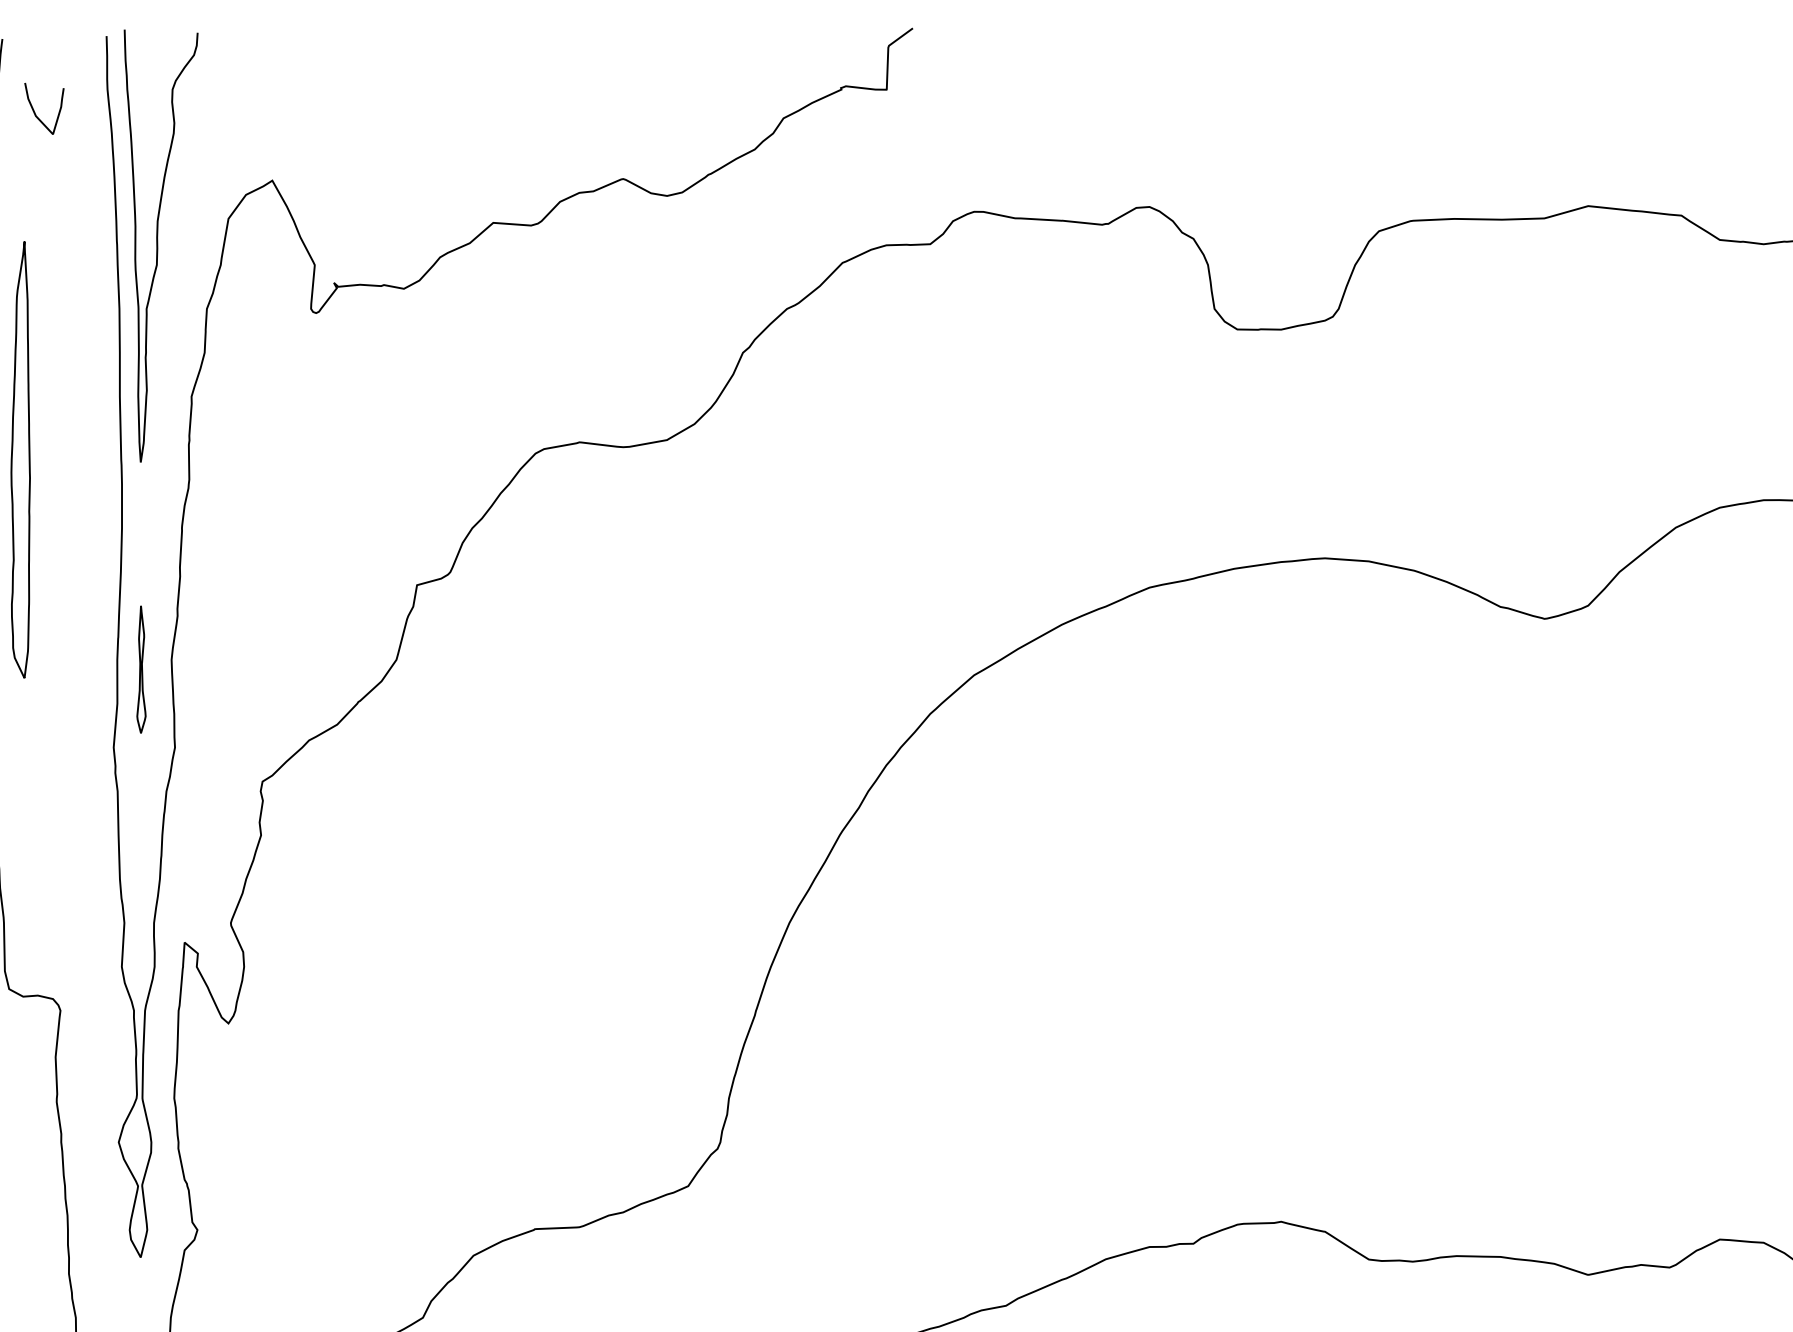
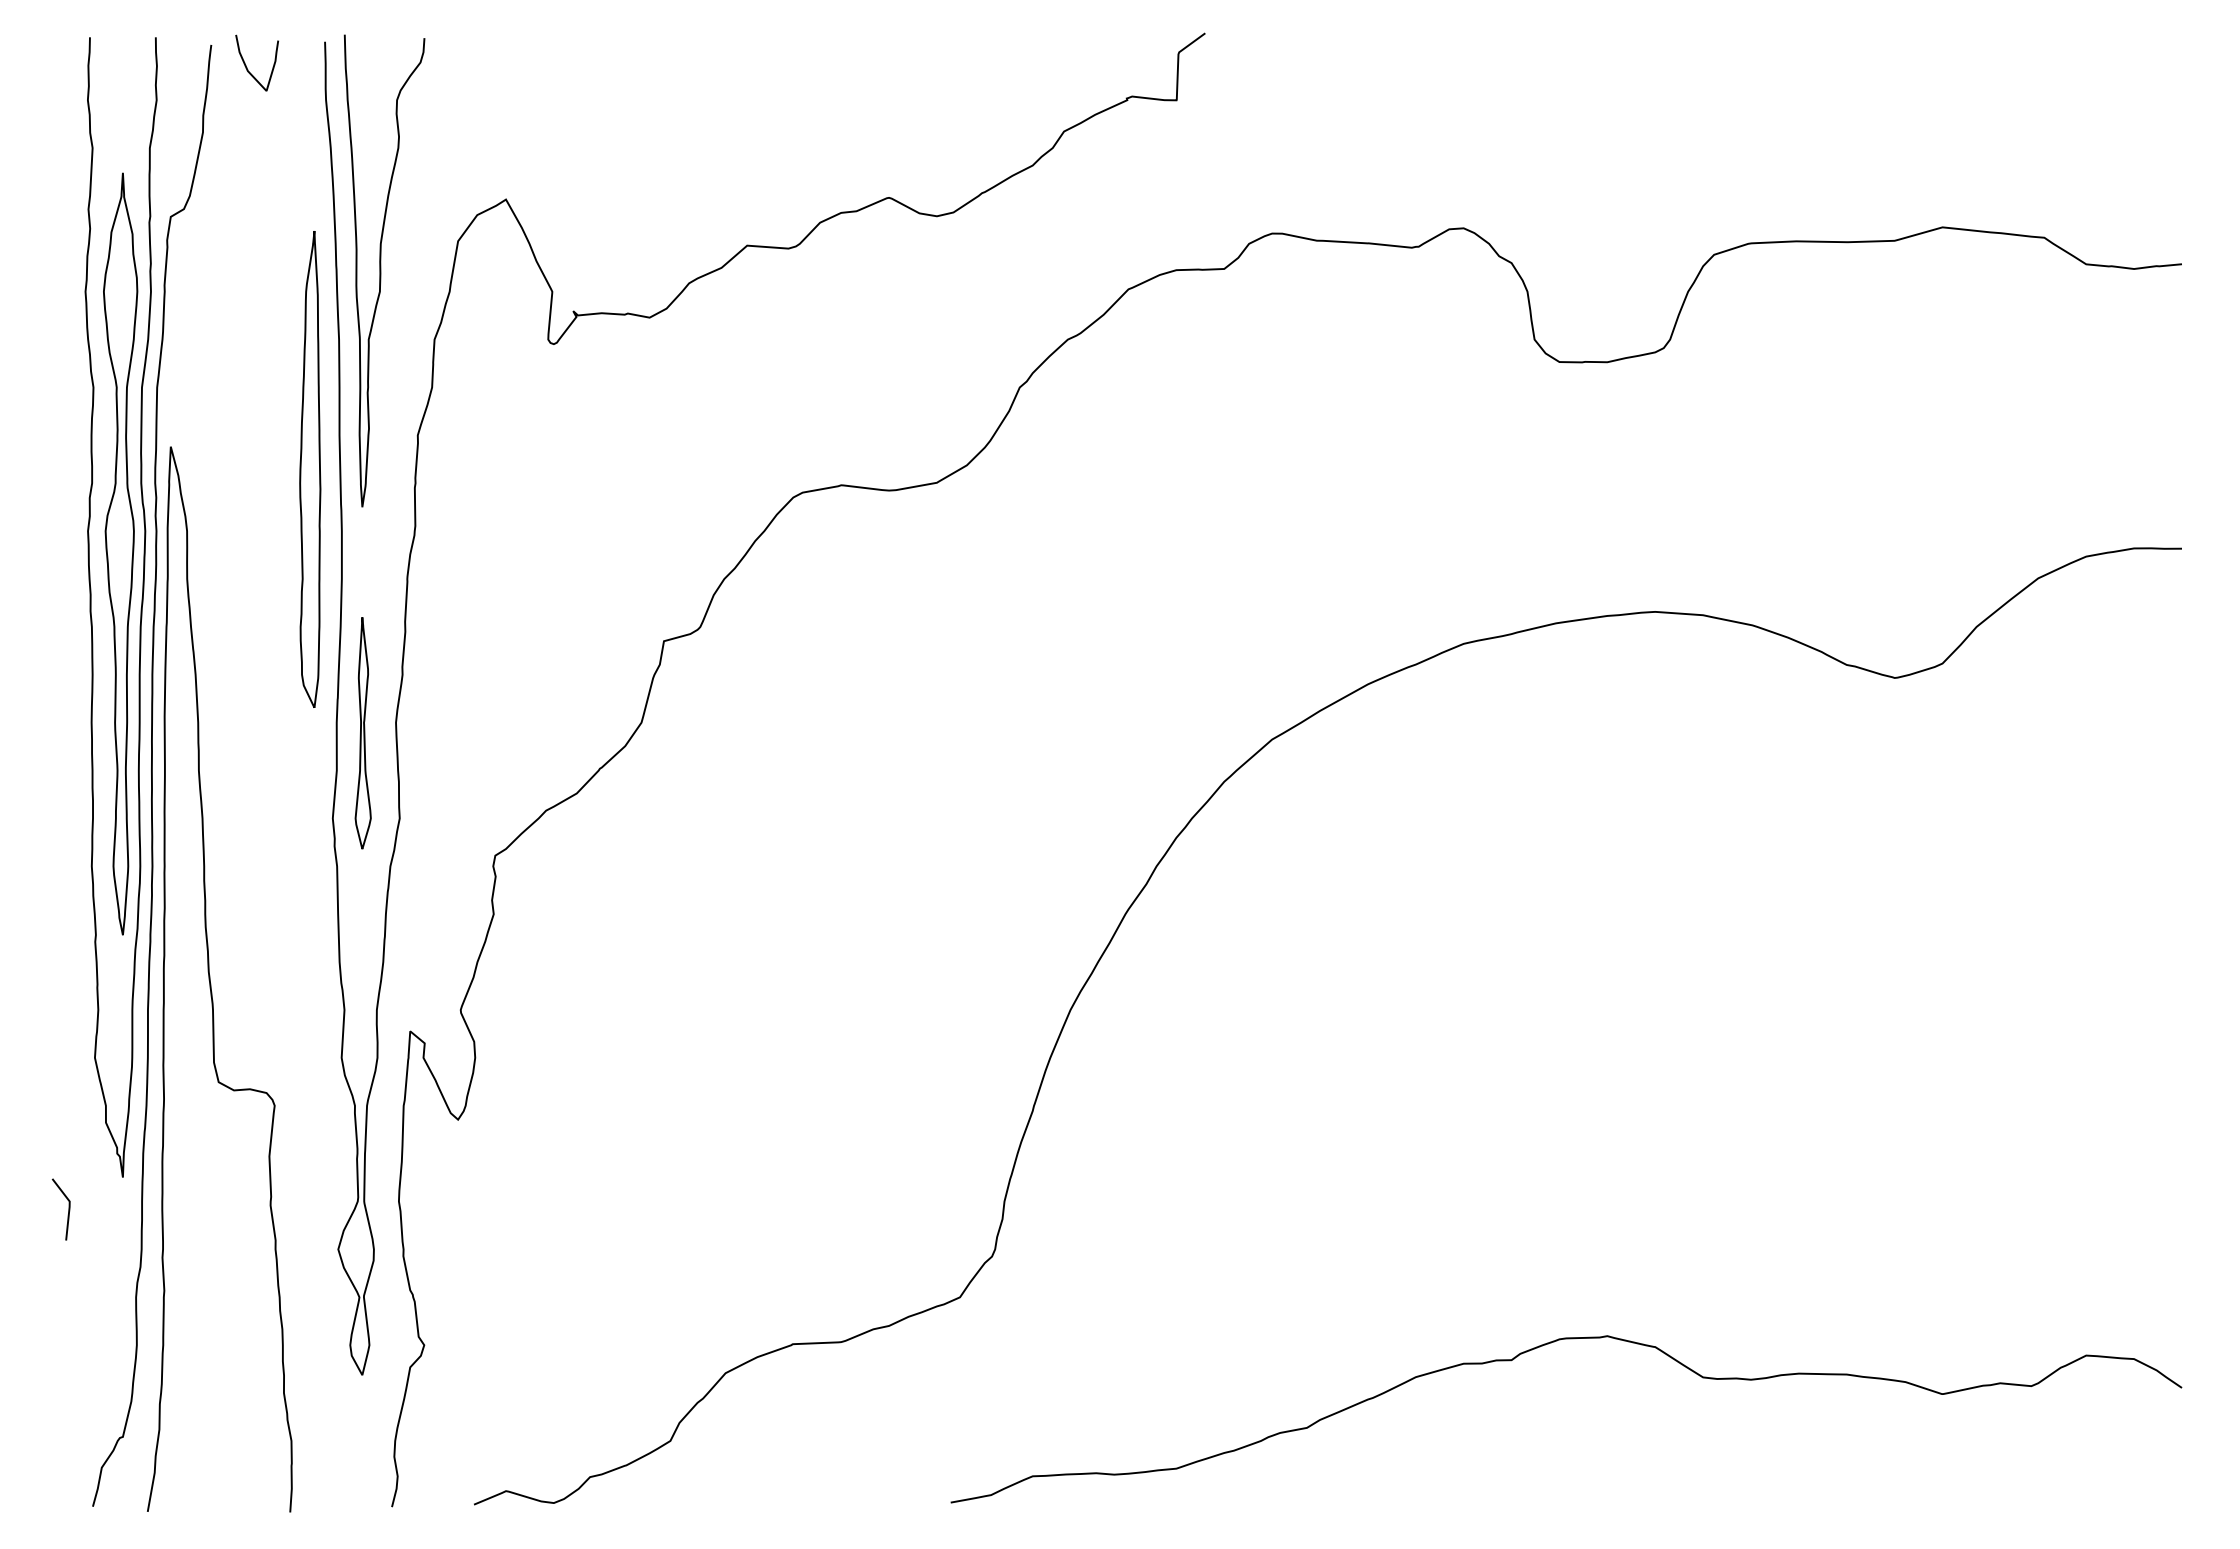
curve: (35, 112) -> (247, 67), moved
part: (20, 459) -> (310, 469), moved
part: (140, 669) -> (362, 733), size x1.67

